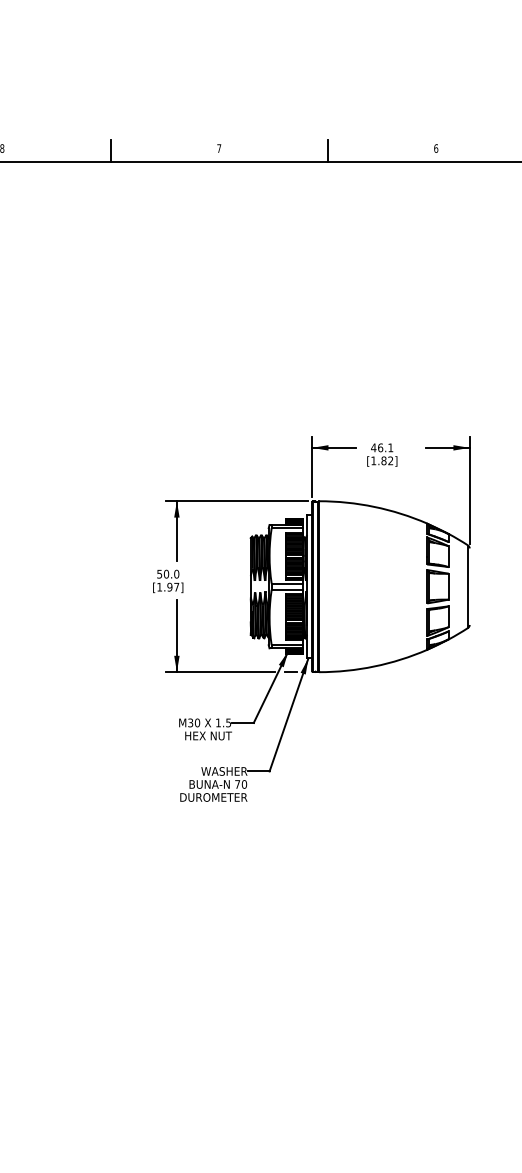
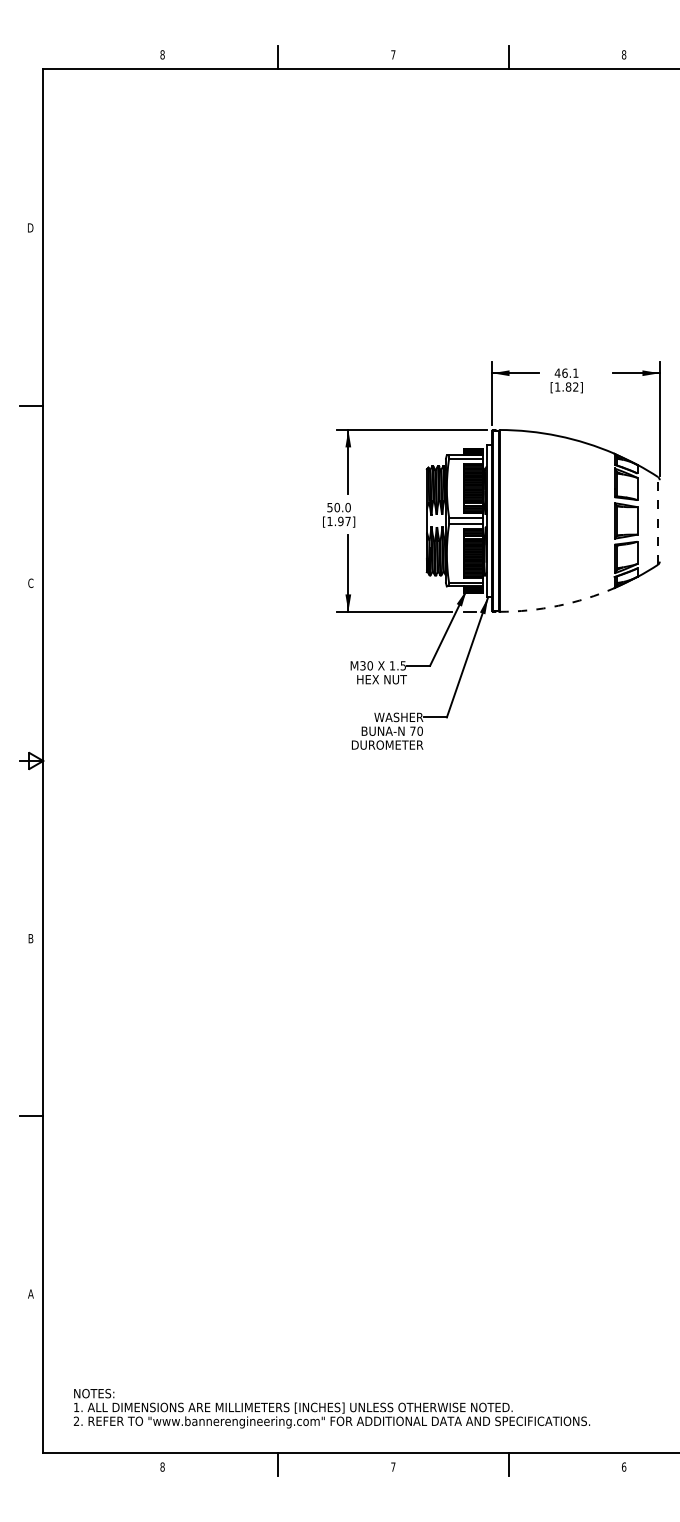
text: (436, 148) -> (624, 54), 6 -> 8
line: (468, 586) -> (658, 520), solid -> dashed
arc: (374, 666) -> (558, 605), solid -> dashed

